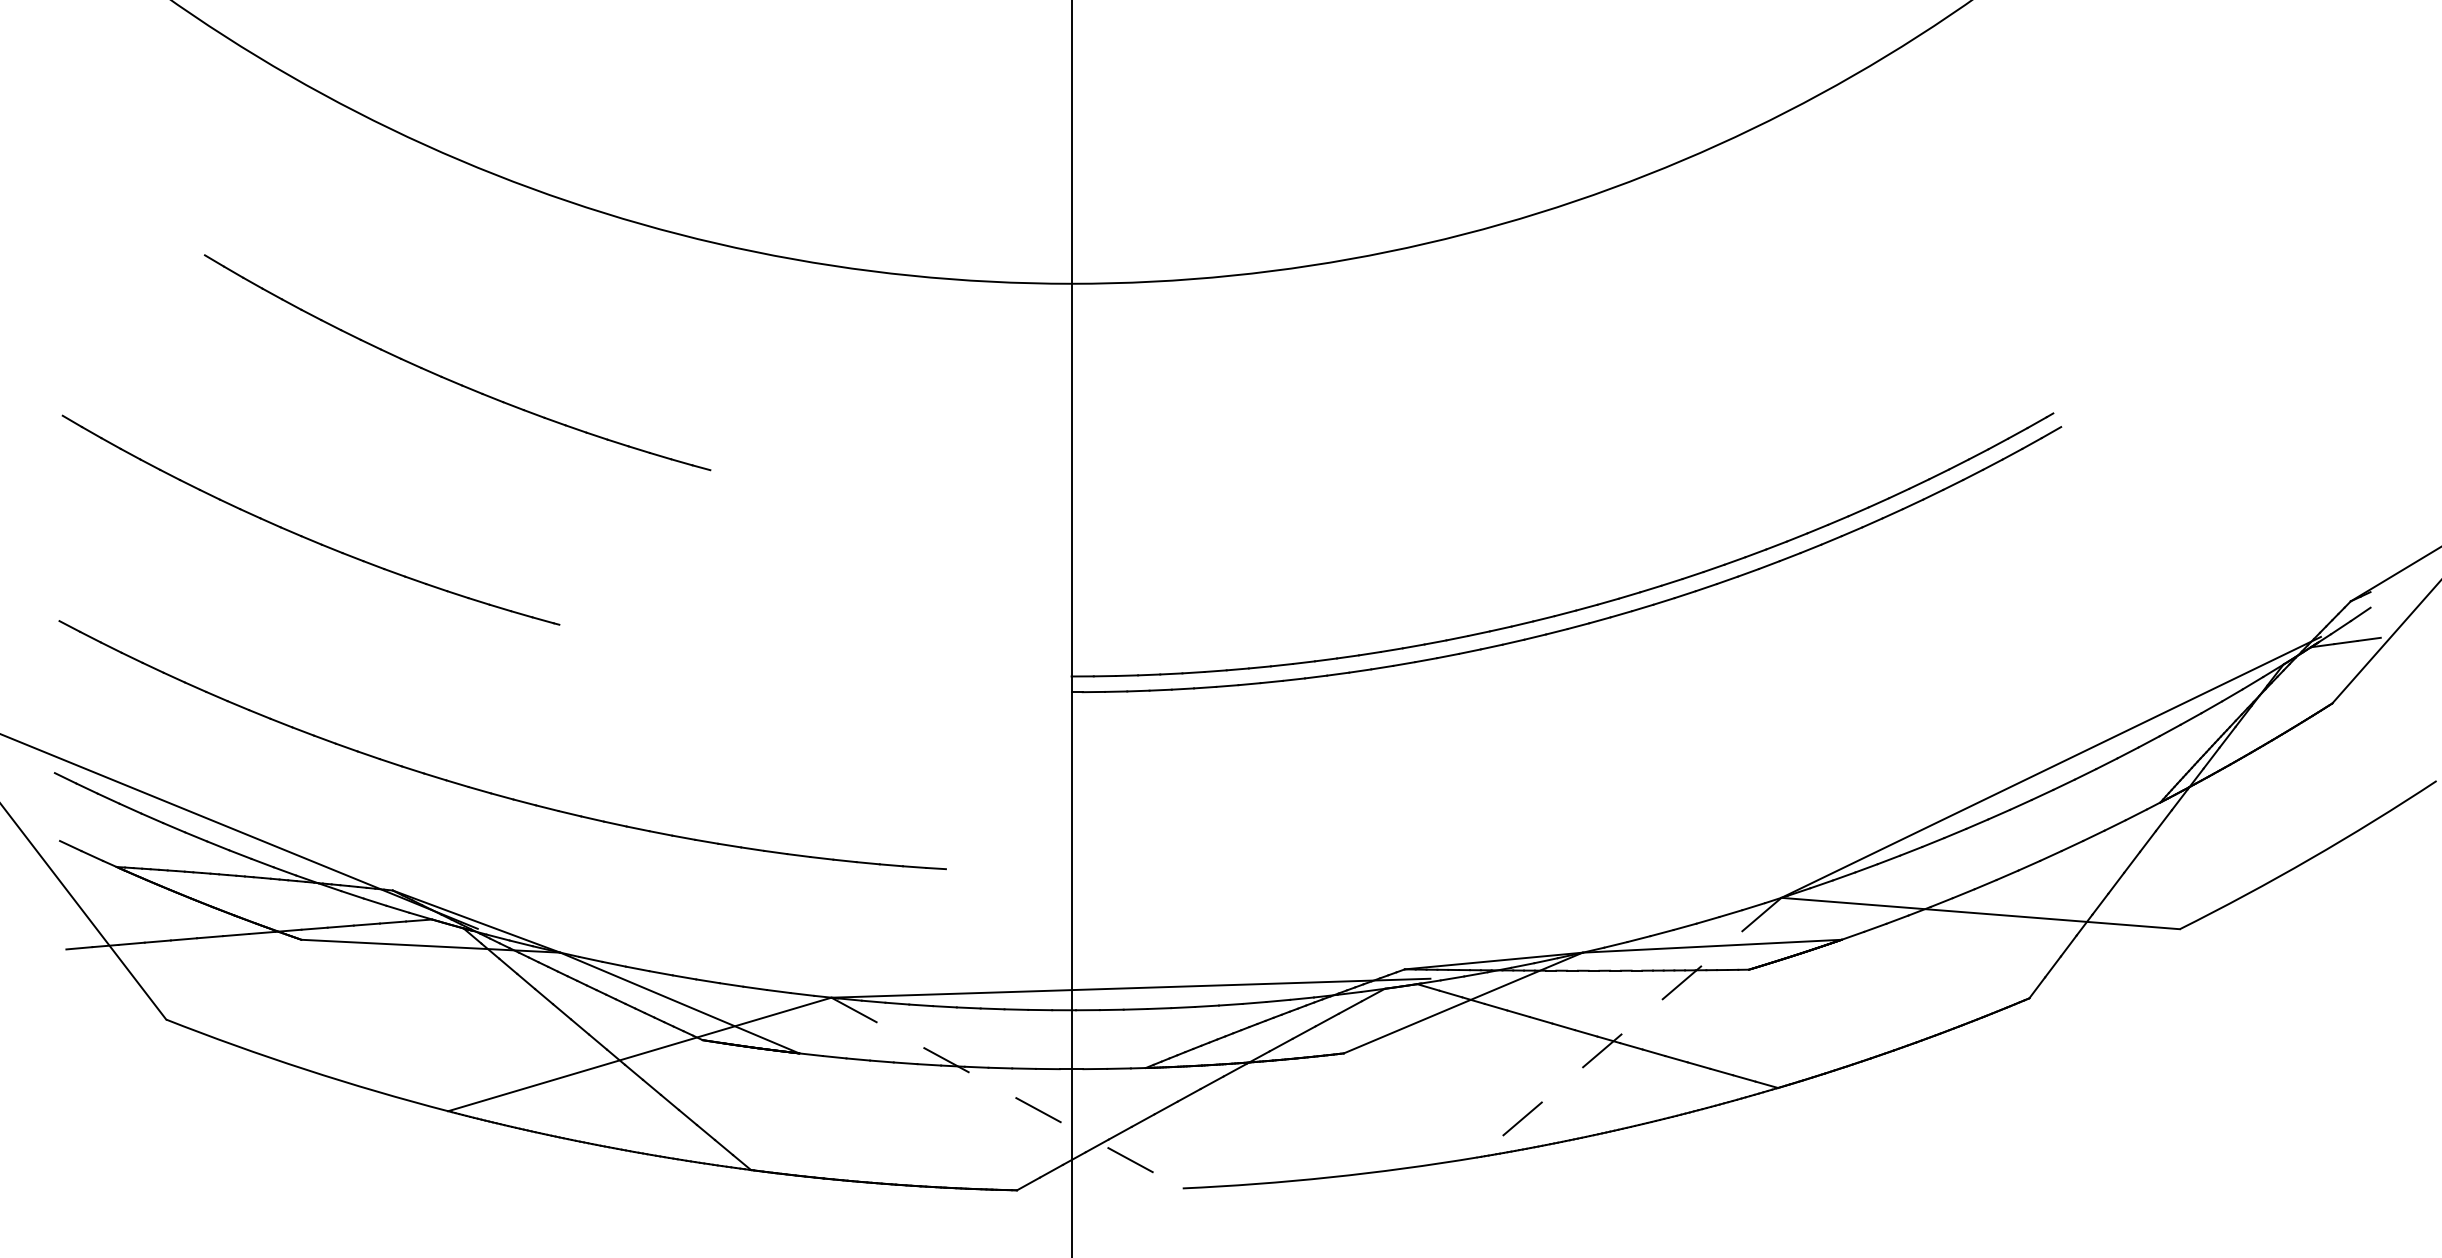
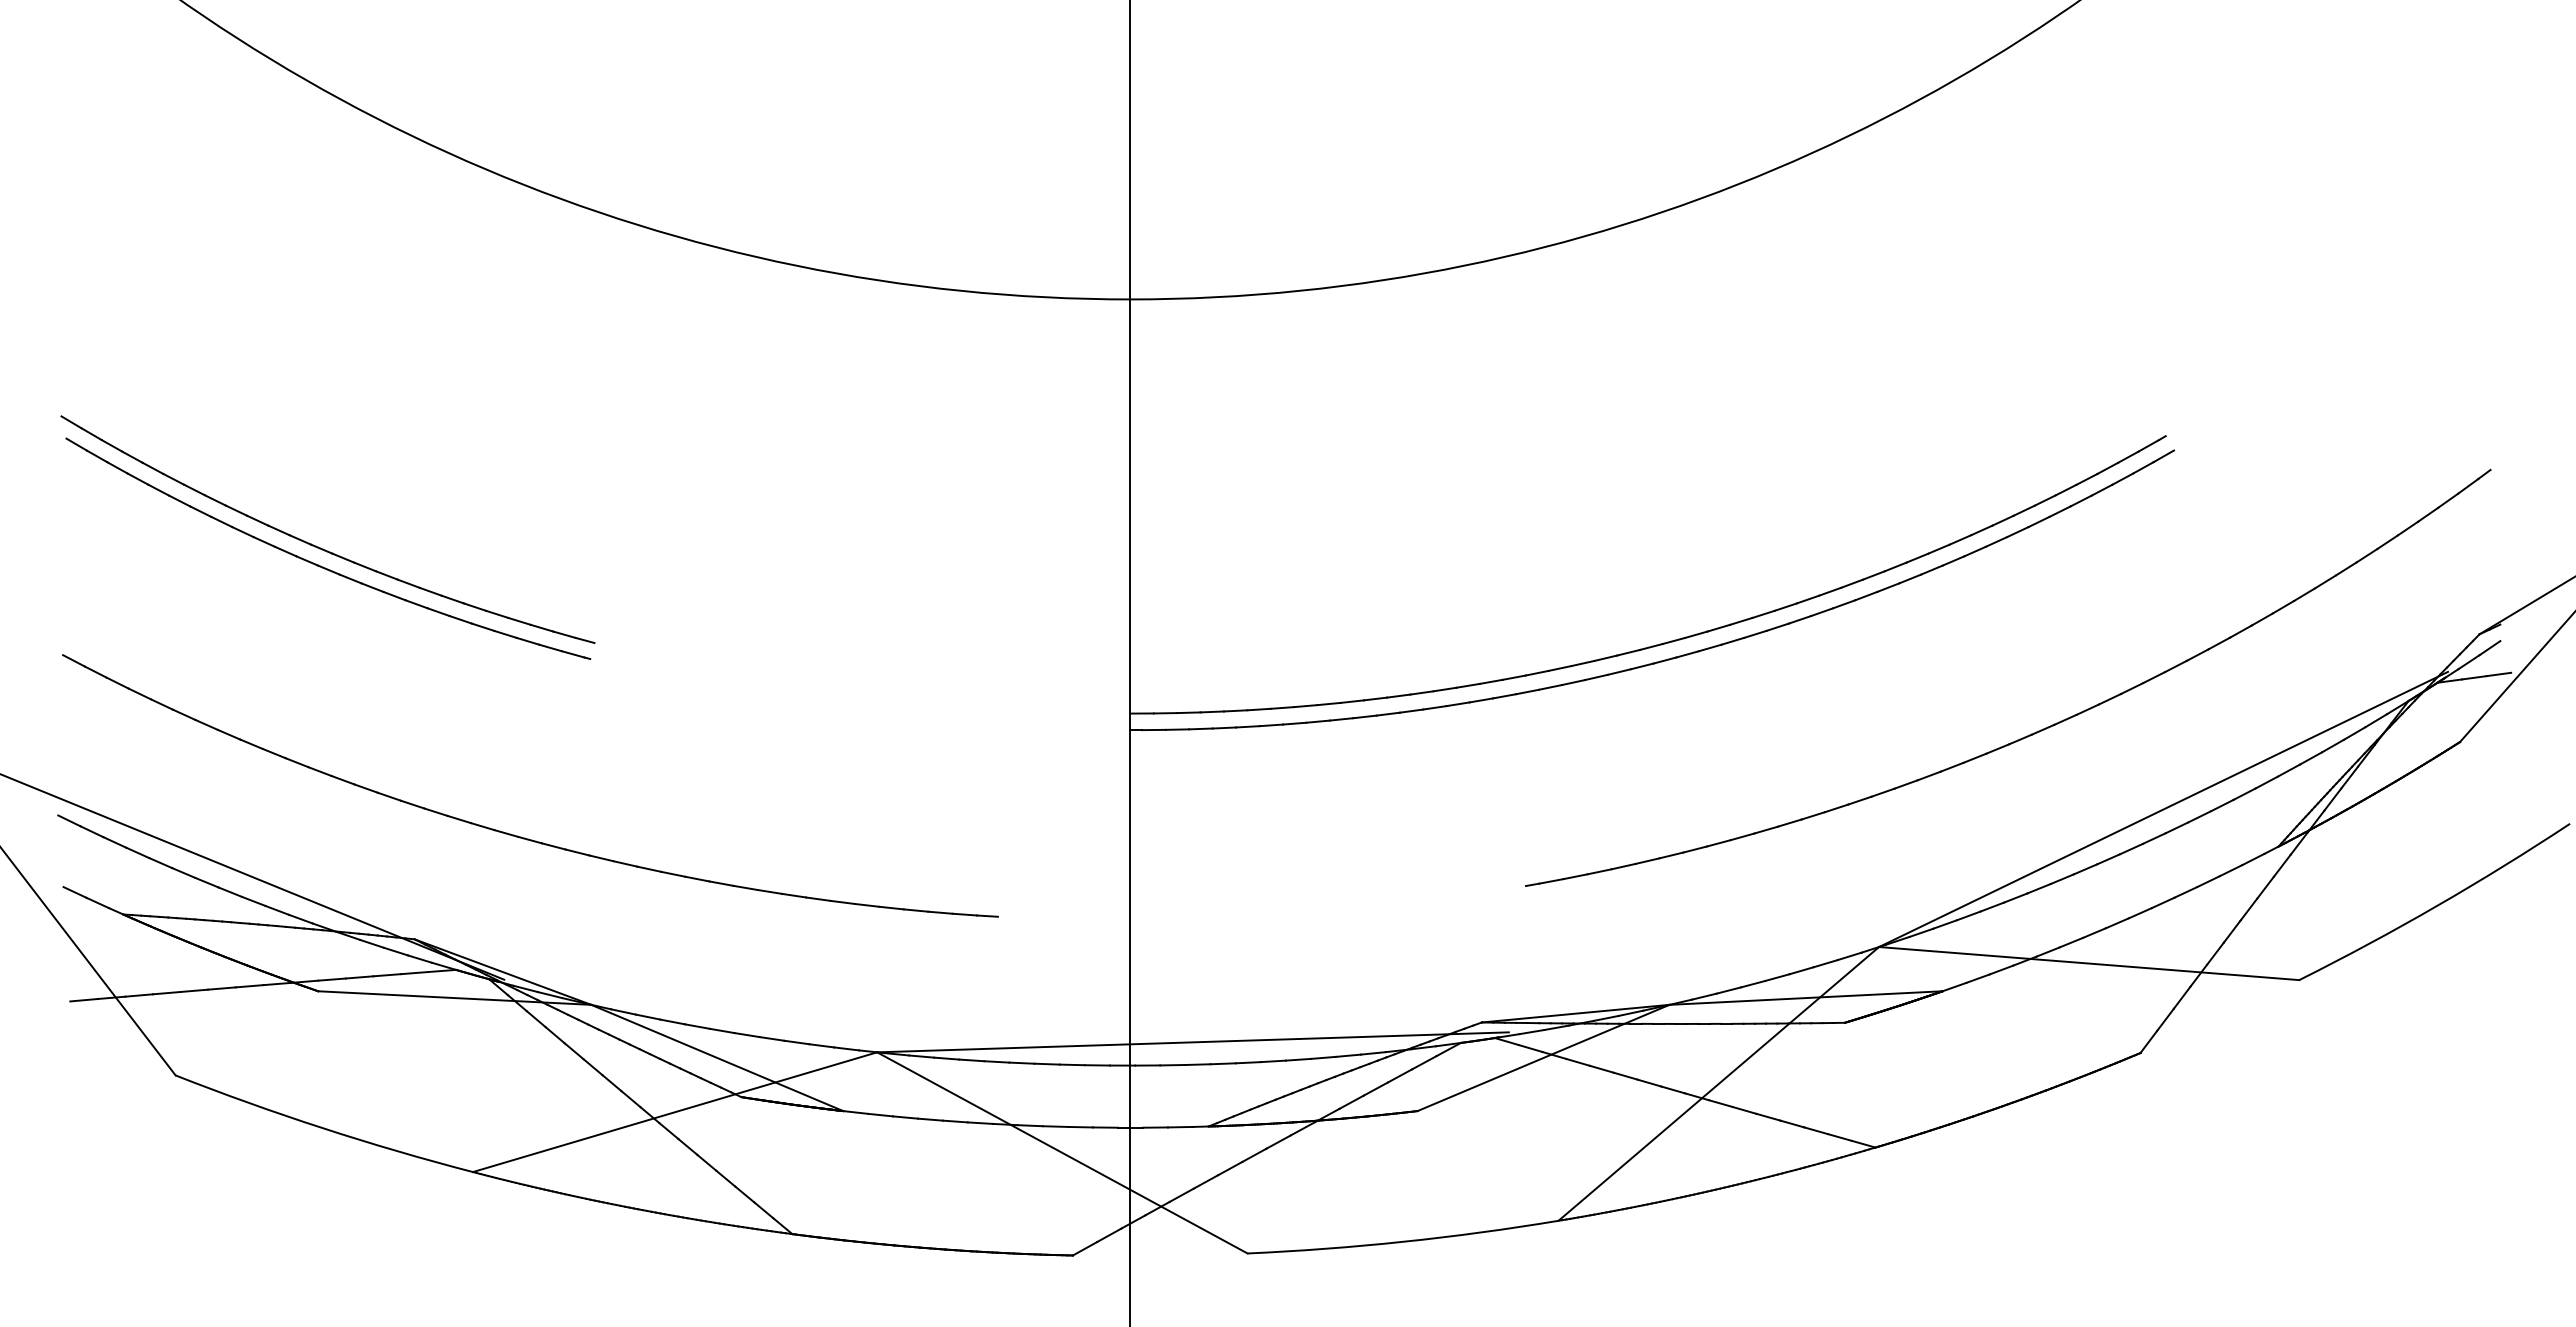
part: (448, 378) -> (318, 546), moved
part: (1925, 695) -> (2031, 733), added
line: (1629, 1027) -> (1718, 1083), dashed -> solid
line: (1007, 1092) -> (1062, 1152), dashed -> solid

